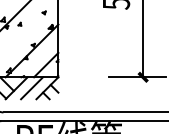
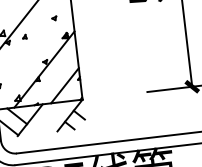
line: (32, 88) -> (50, 118), removed

